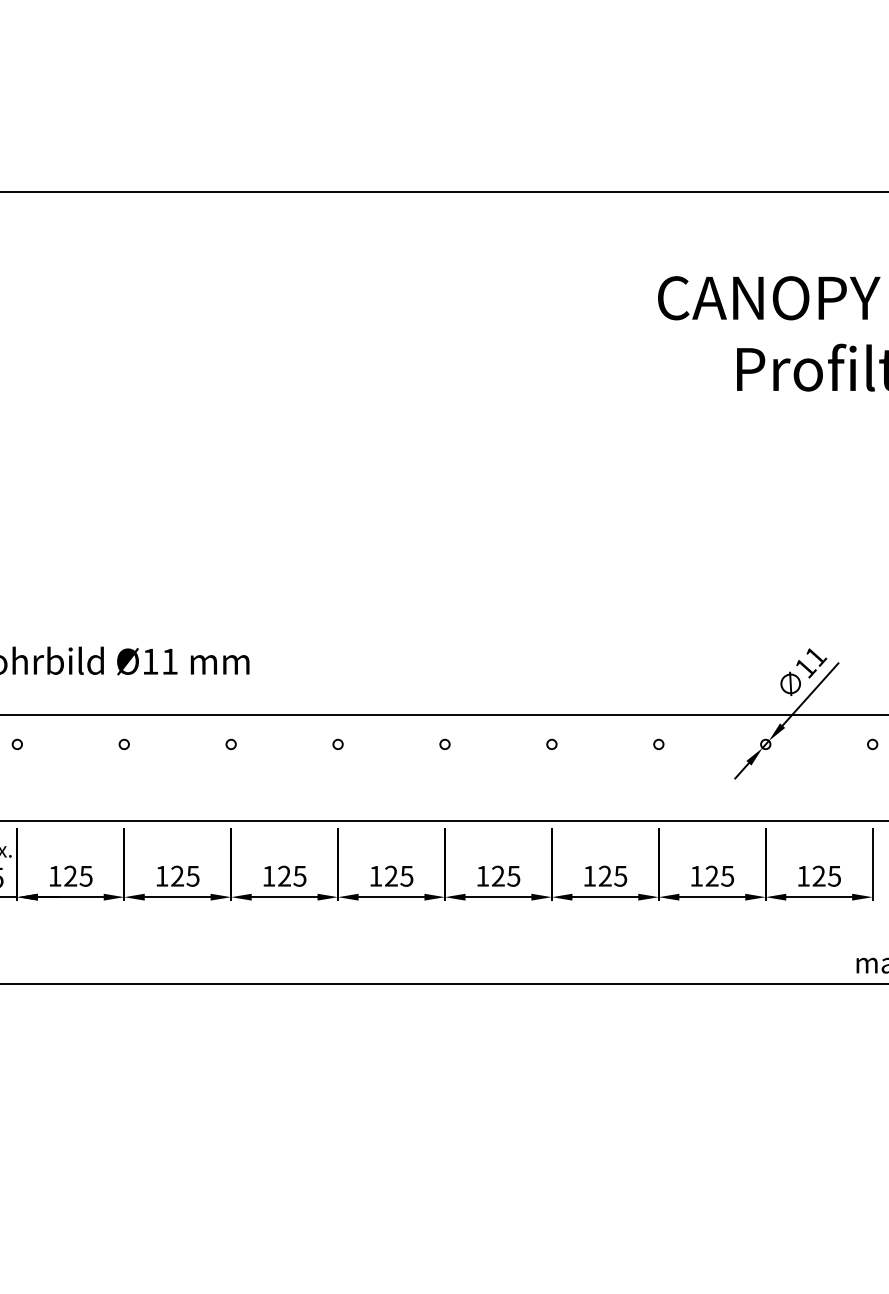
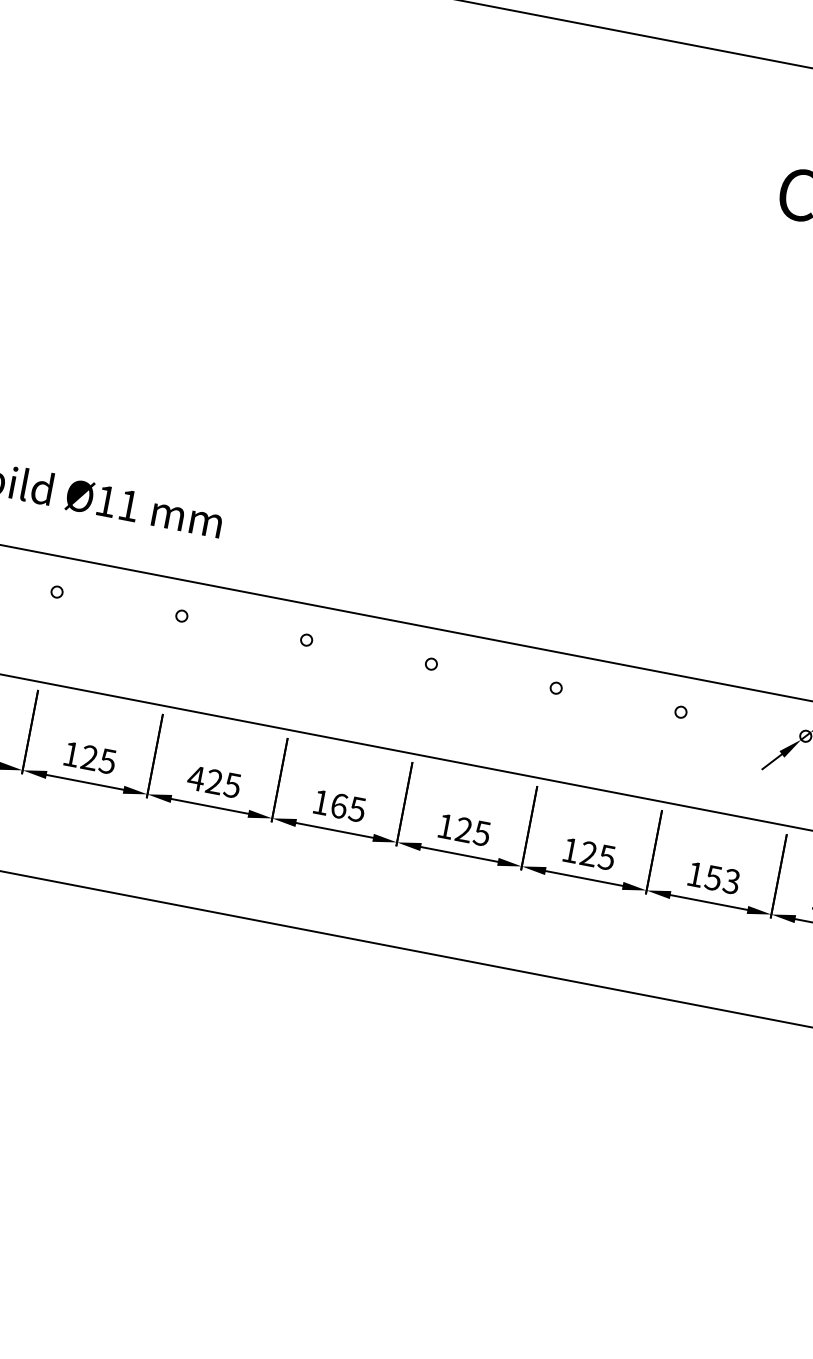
text: (391, 875) -> (339, 805), 125 -> 165
text: (719, 875) -> (722, 878), 125 -> 153
text: (268, 876) -> (195, 778), 125 -> 425

